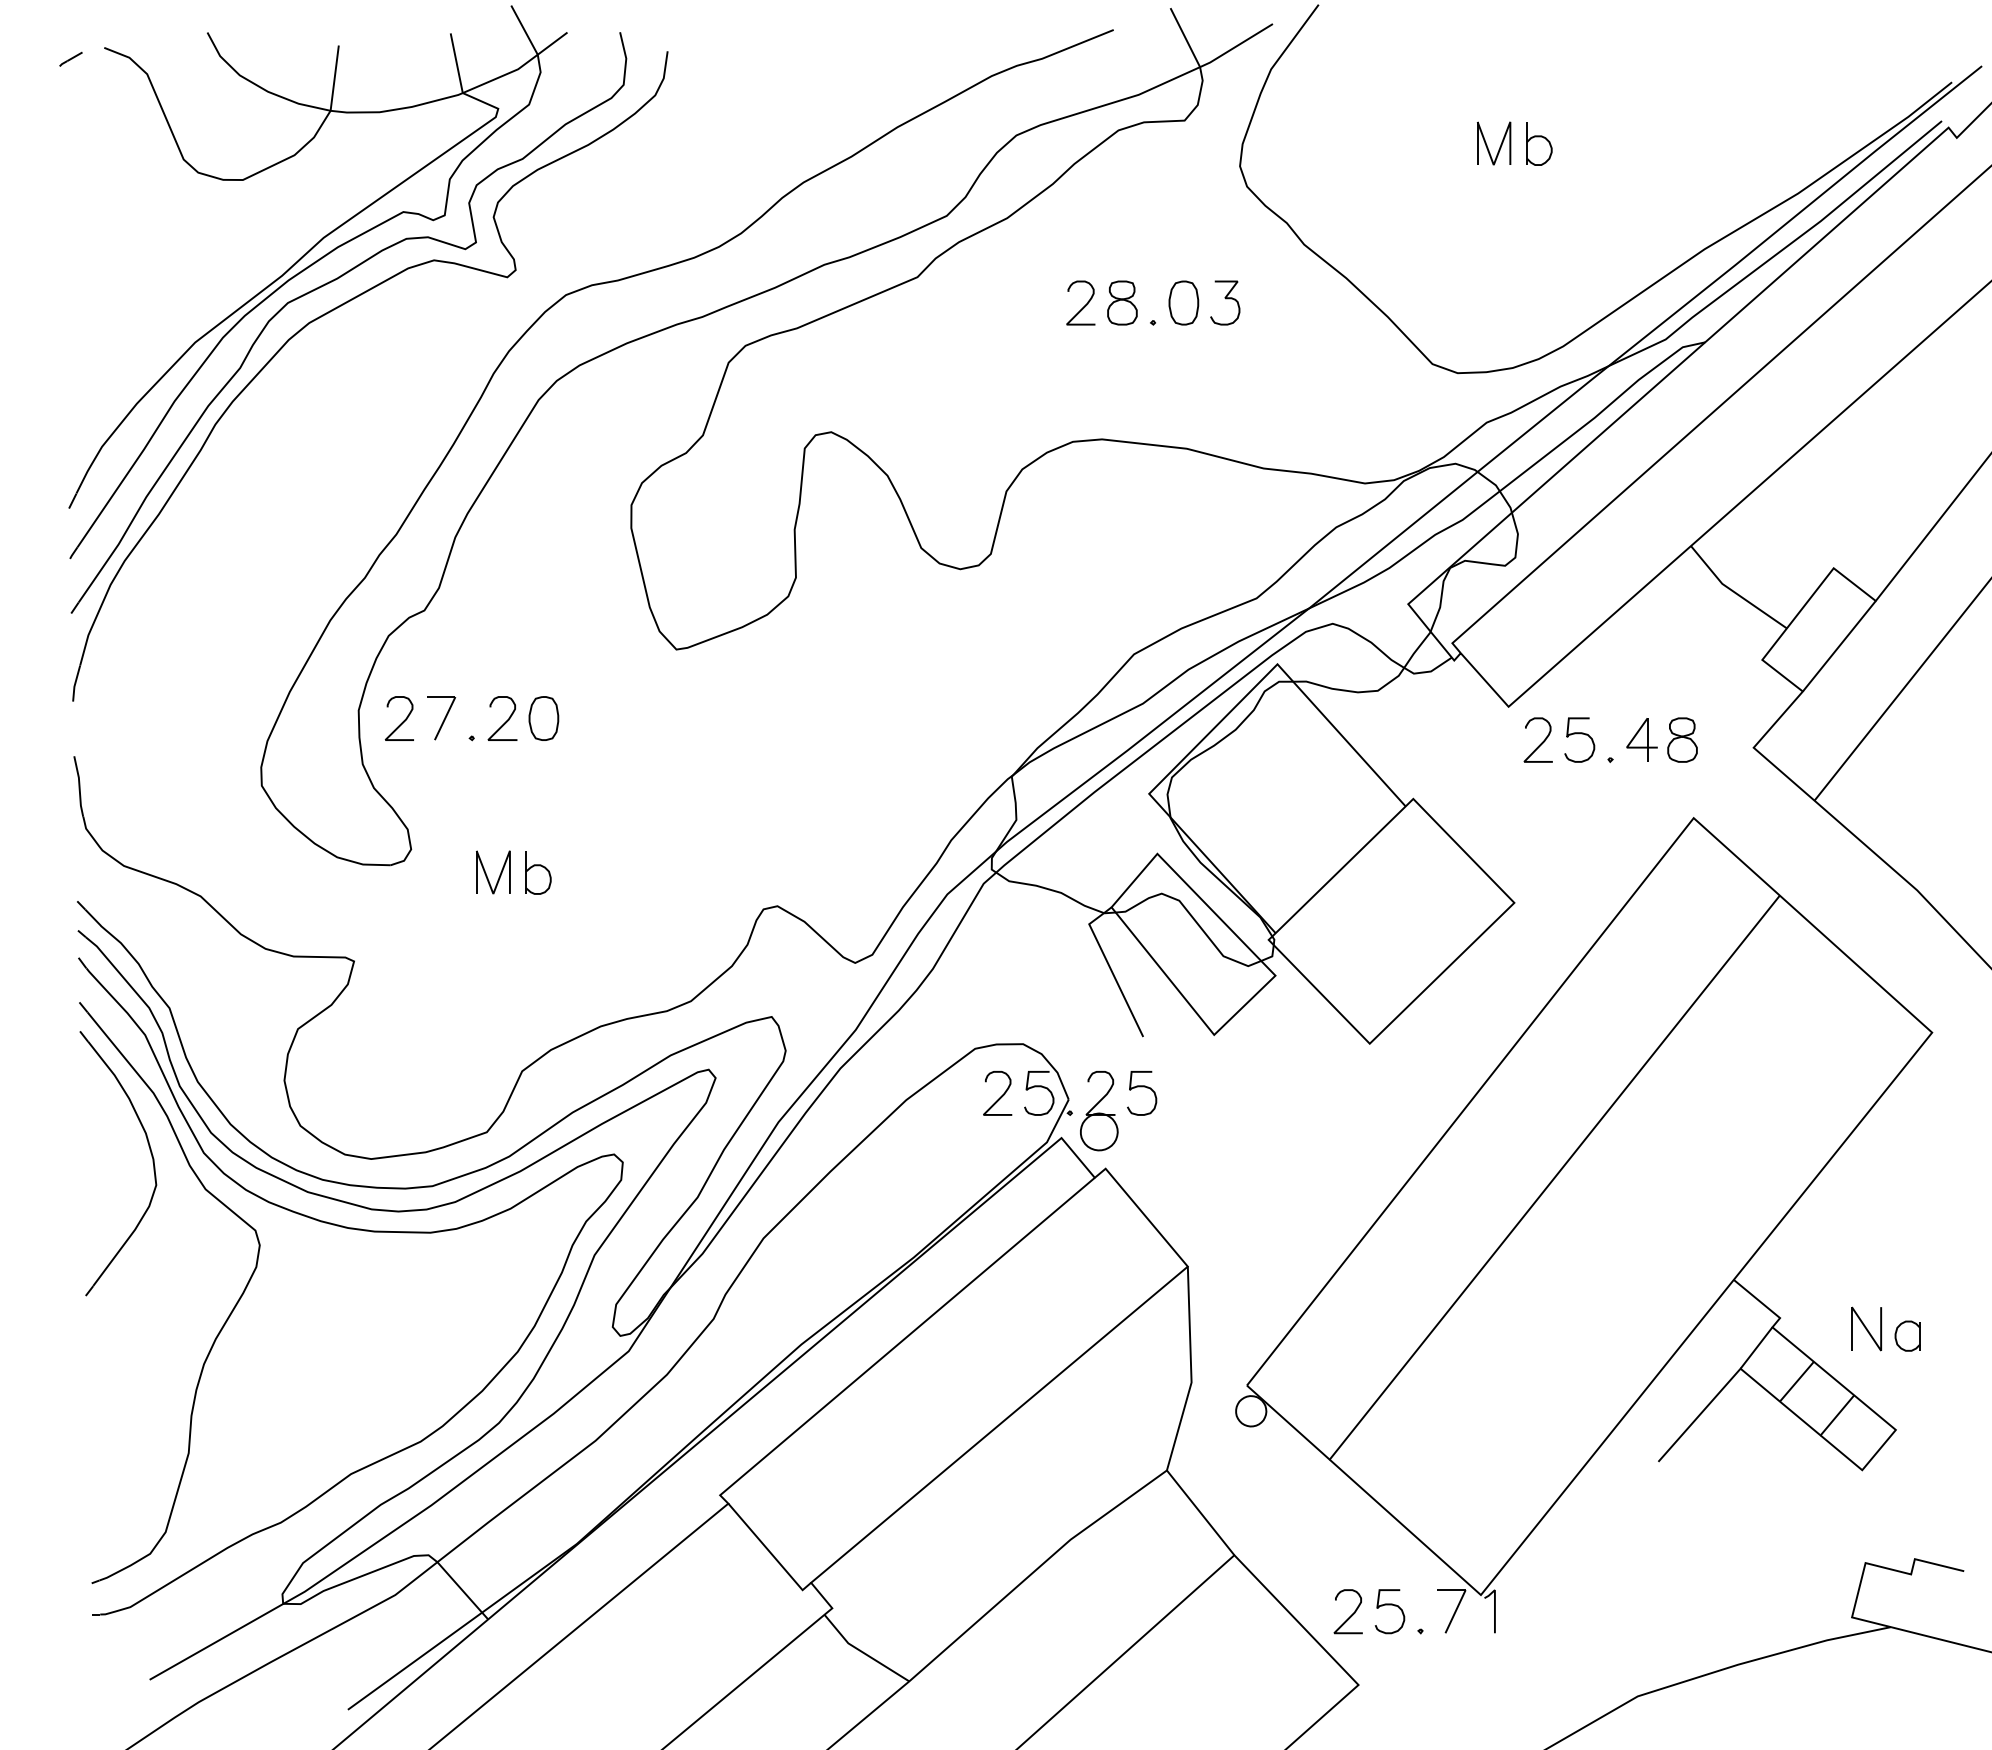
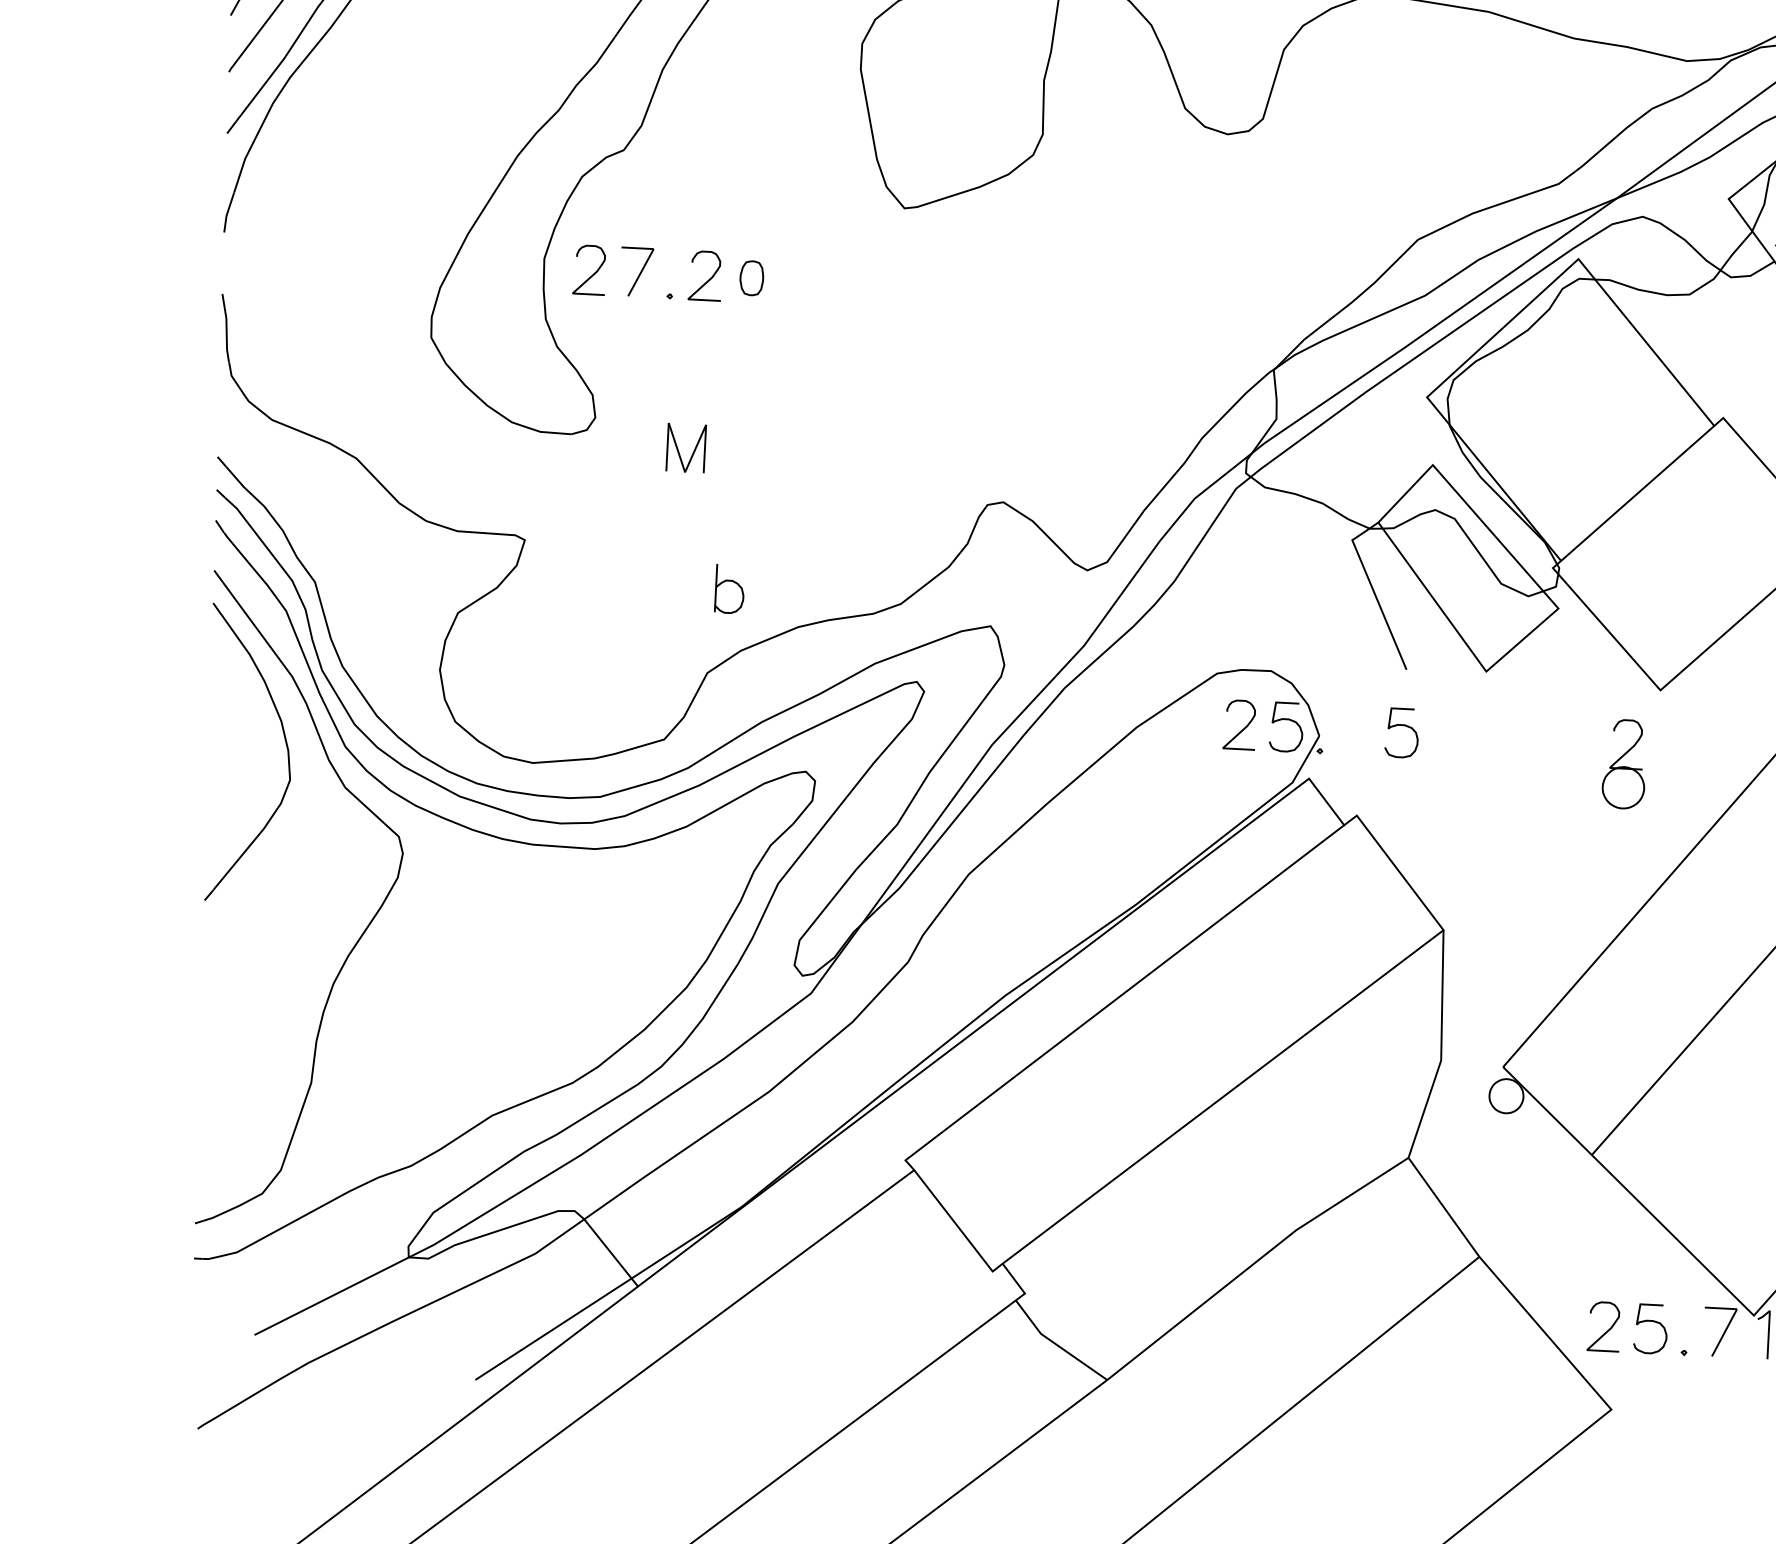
part: (543, 718) -> (751, 278), size x0.7
part: (538, 872) -> (729, 588), moved
part: (1099, 1111) -> (1624, 764), moved

